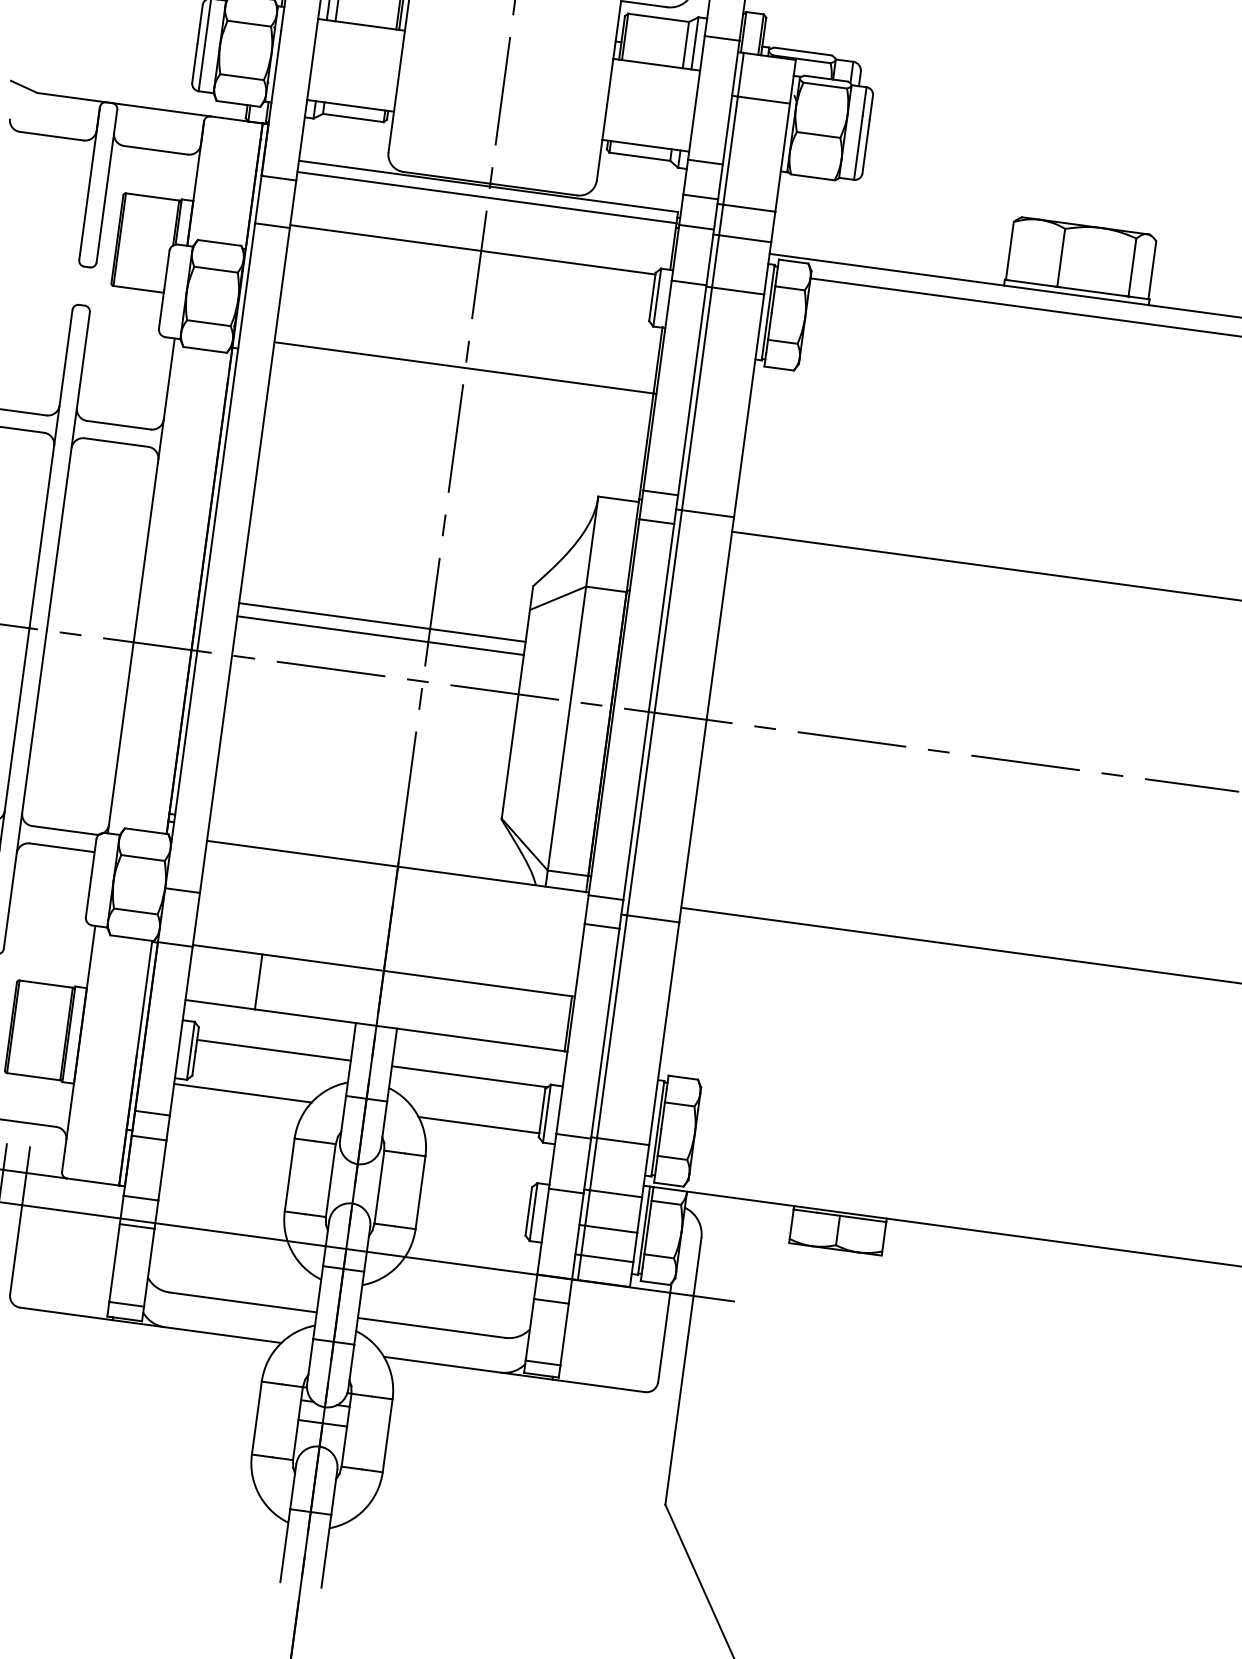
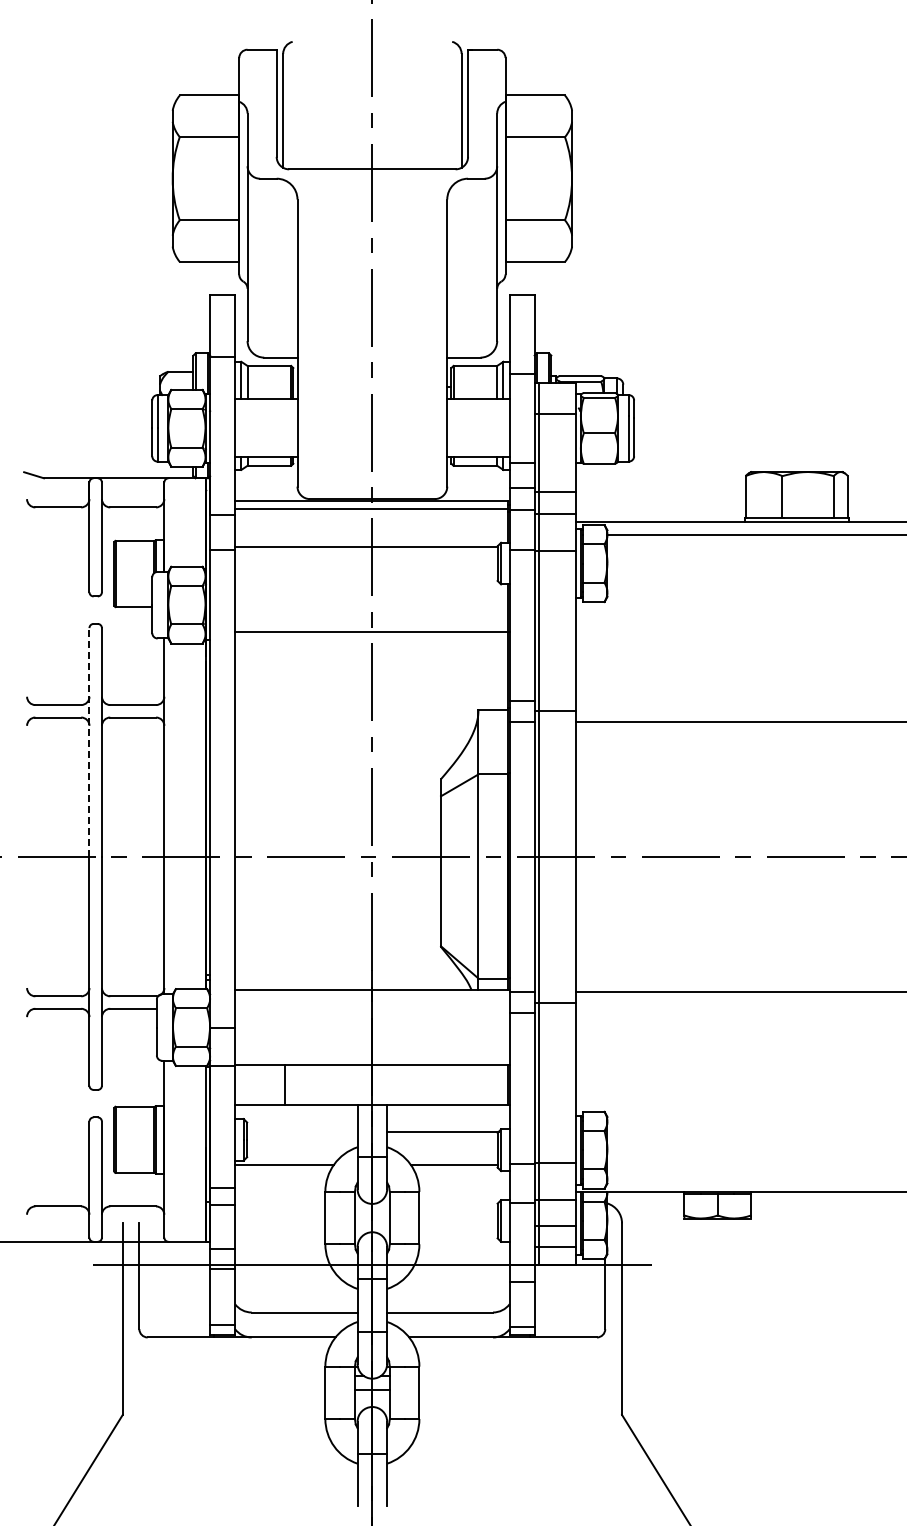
line: (51, 469) -> (89, 742), solid -> dashed
line: (382, 623) -> (338, 819), removed
line: (381, 635) -> (338, 828), removed
line: (274, 1050) -> (302, 1131), removed

